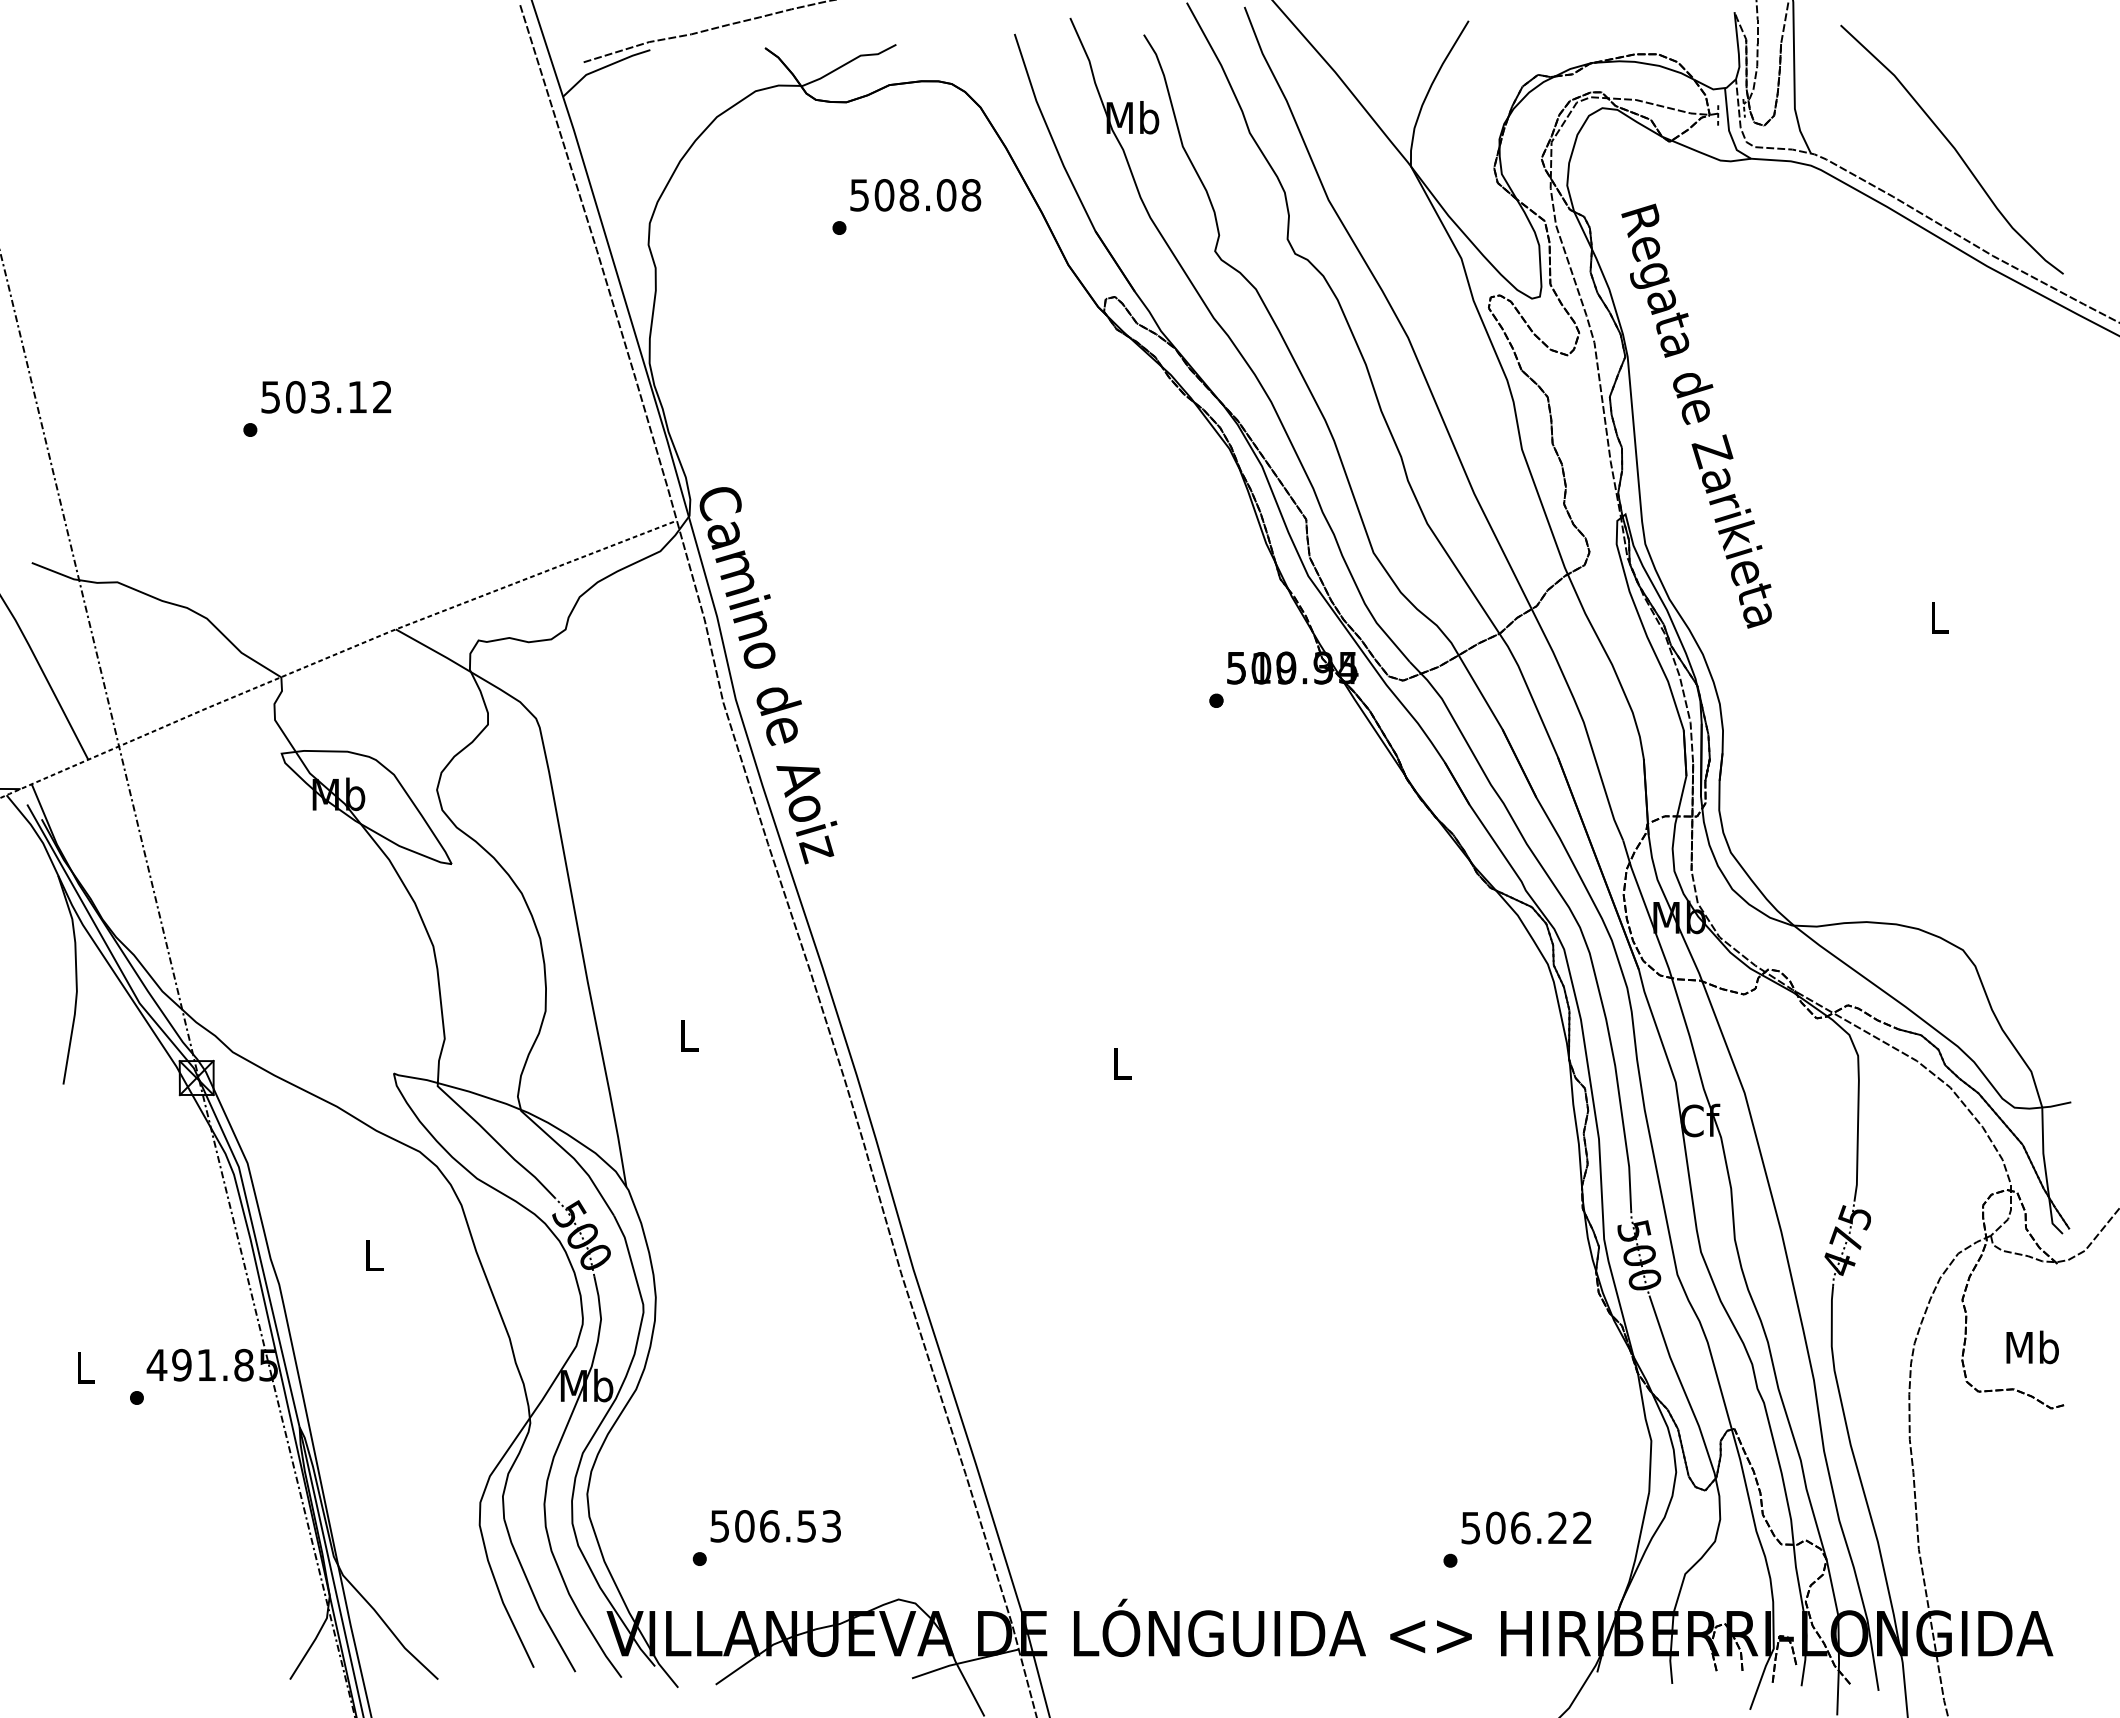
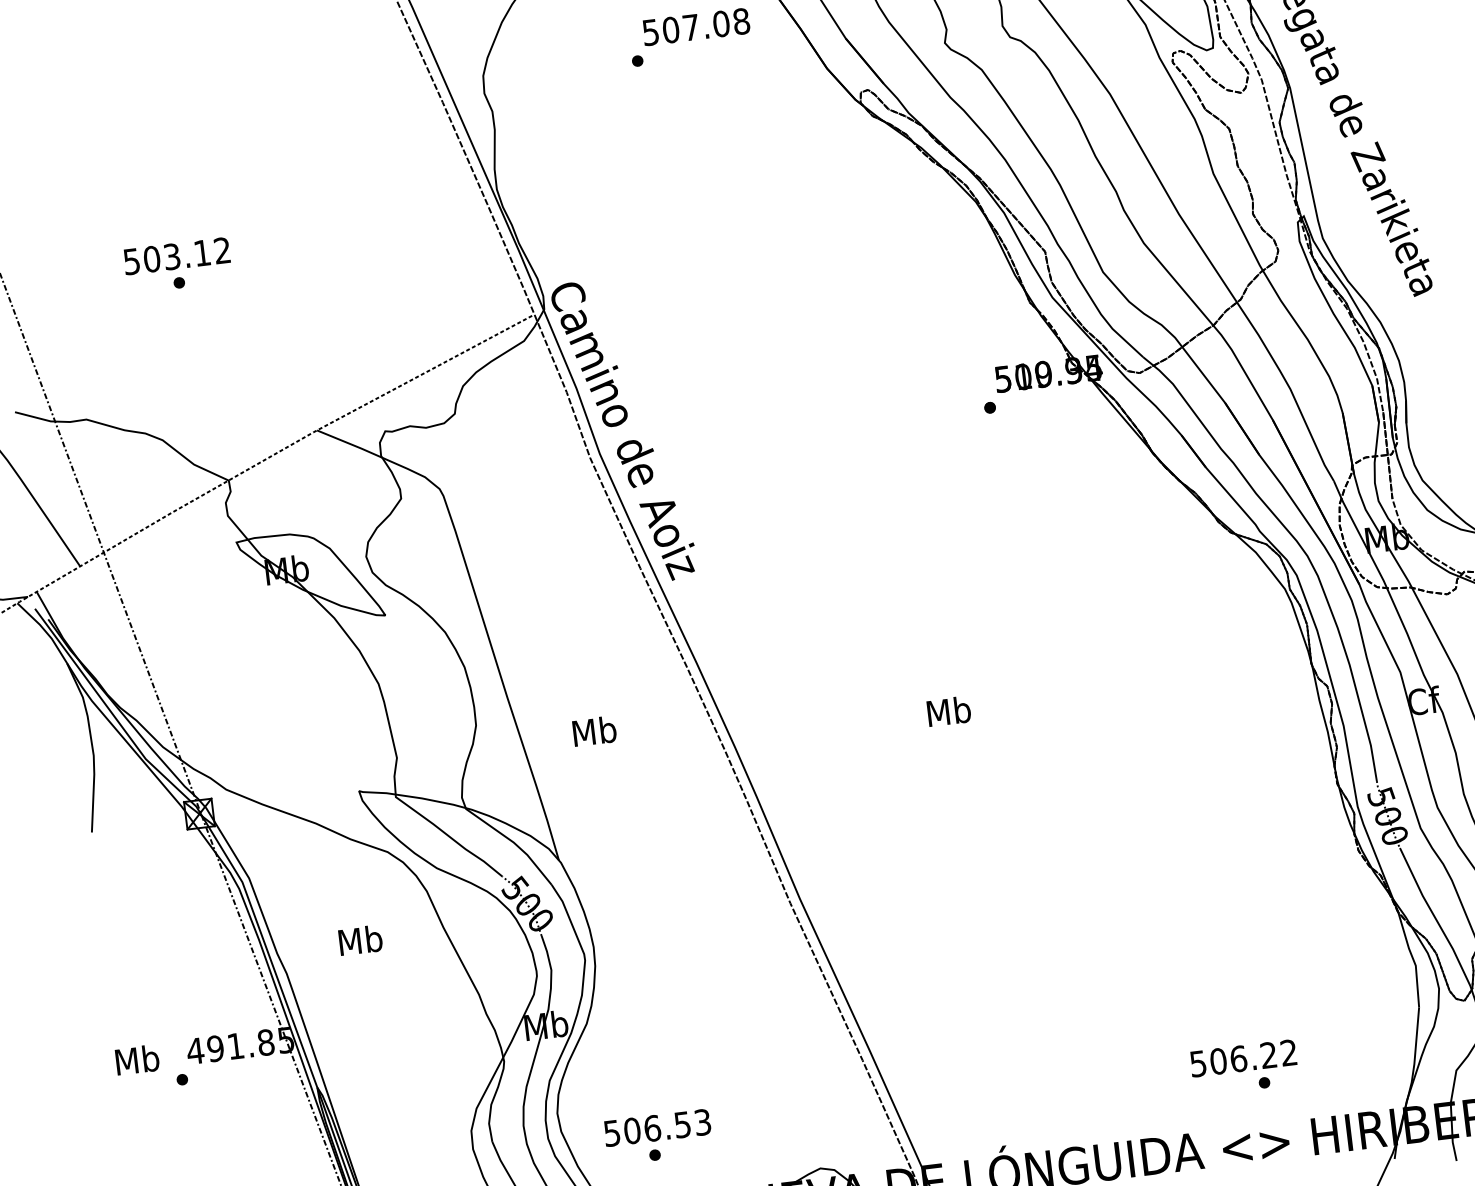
text: (909, 195) -> (691, 27), 508.08 -> 507.08
text: (326, 397) -> (177, 256), moved
text: (688, 1035) -> (594, 731), L -> Mb
text: (1121, 1063) -> (948, 711), L -> Mb
text: (373, 1254) -> (360, 940), L -> Mb
text: (85, 1367) -> (137, 1060), L -> Mb
text: (775, 1526) -> (657, 1128), moved
text: (1526, 1527) -> (1243, 1057), moved

